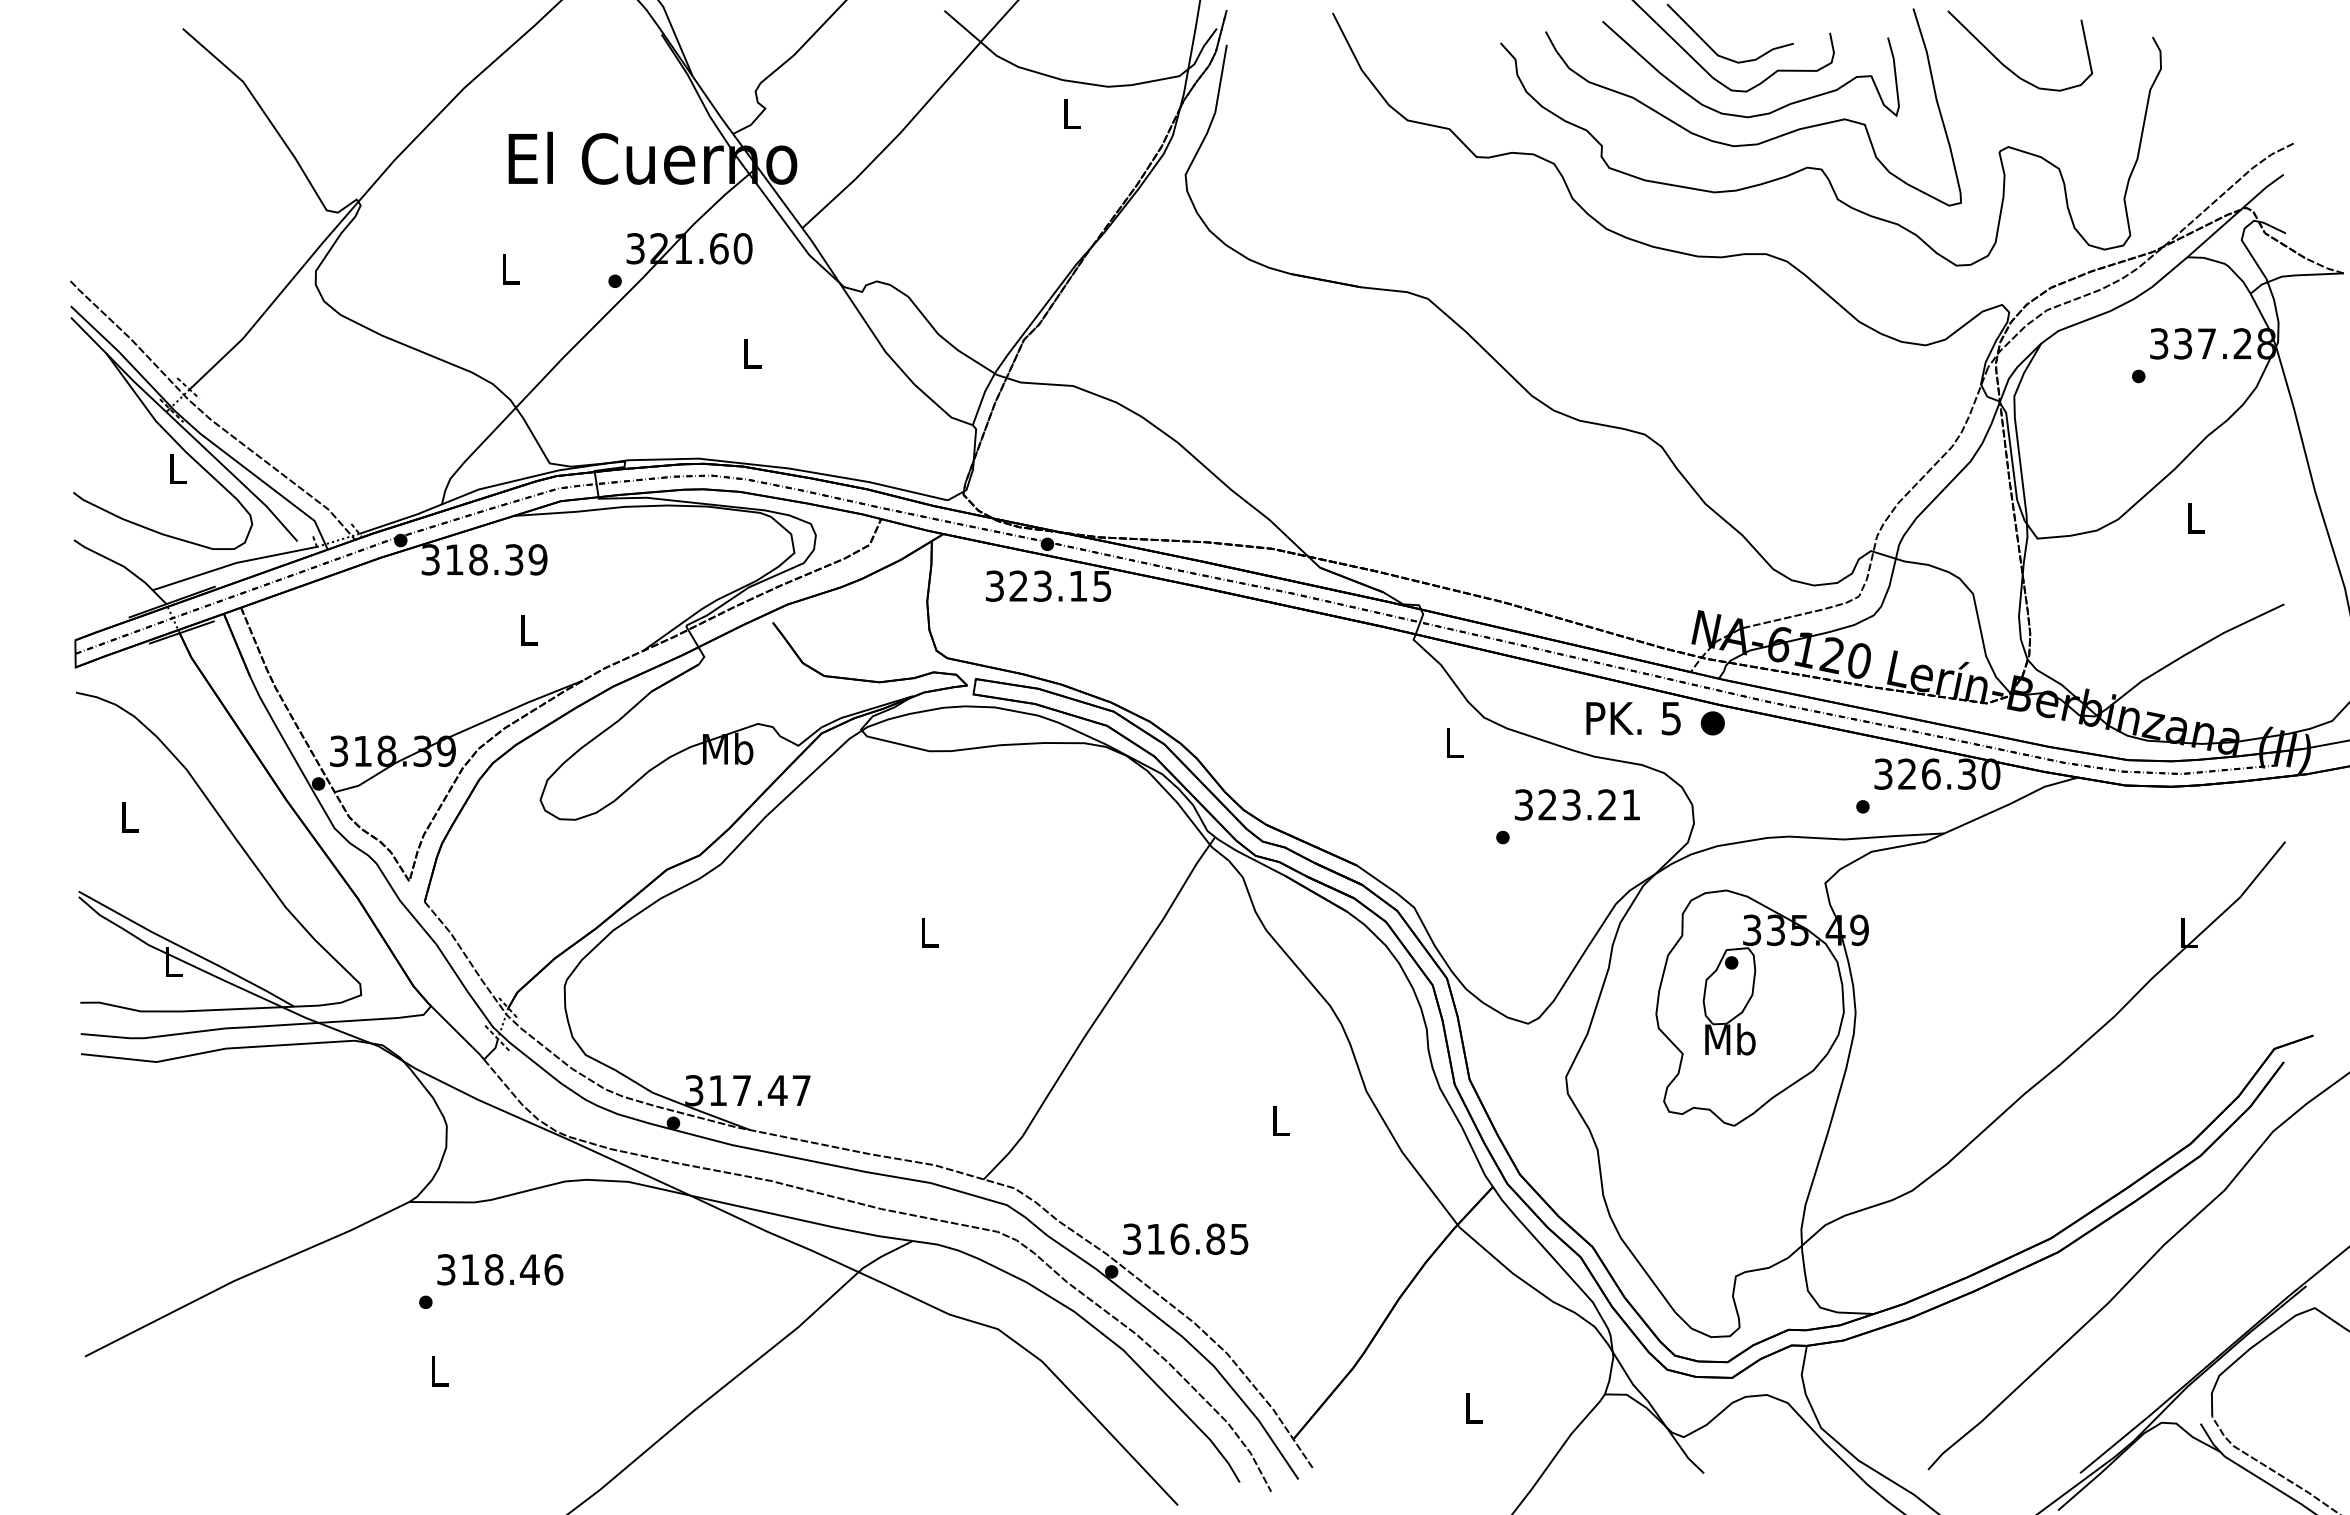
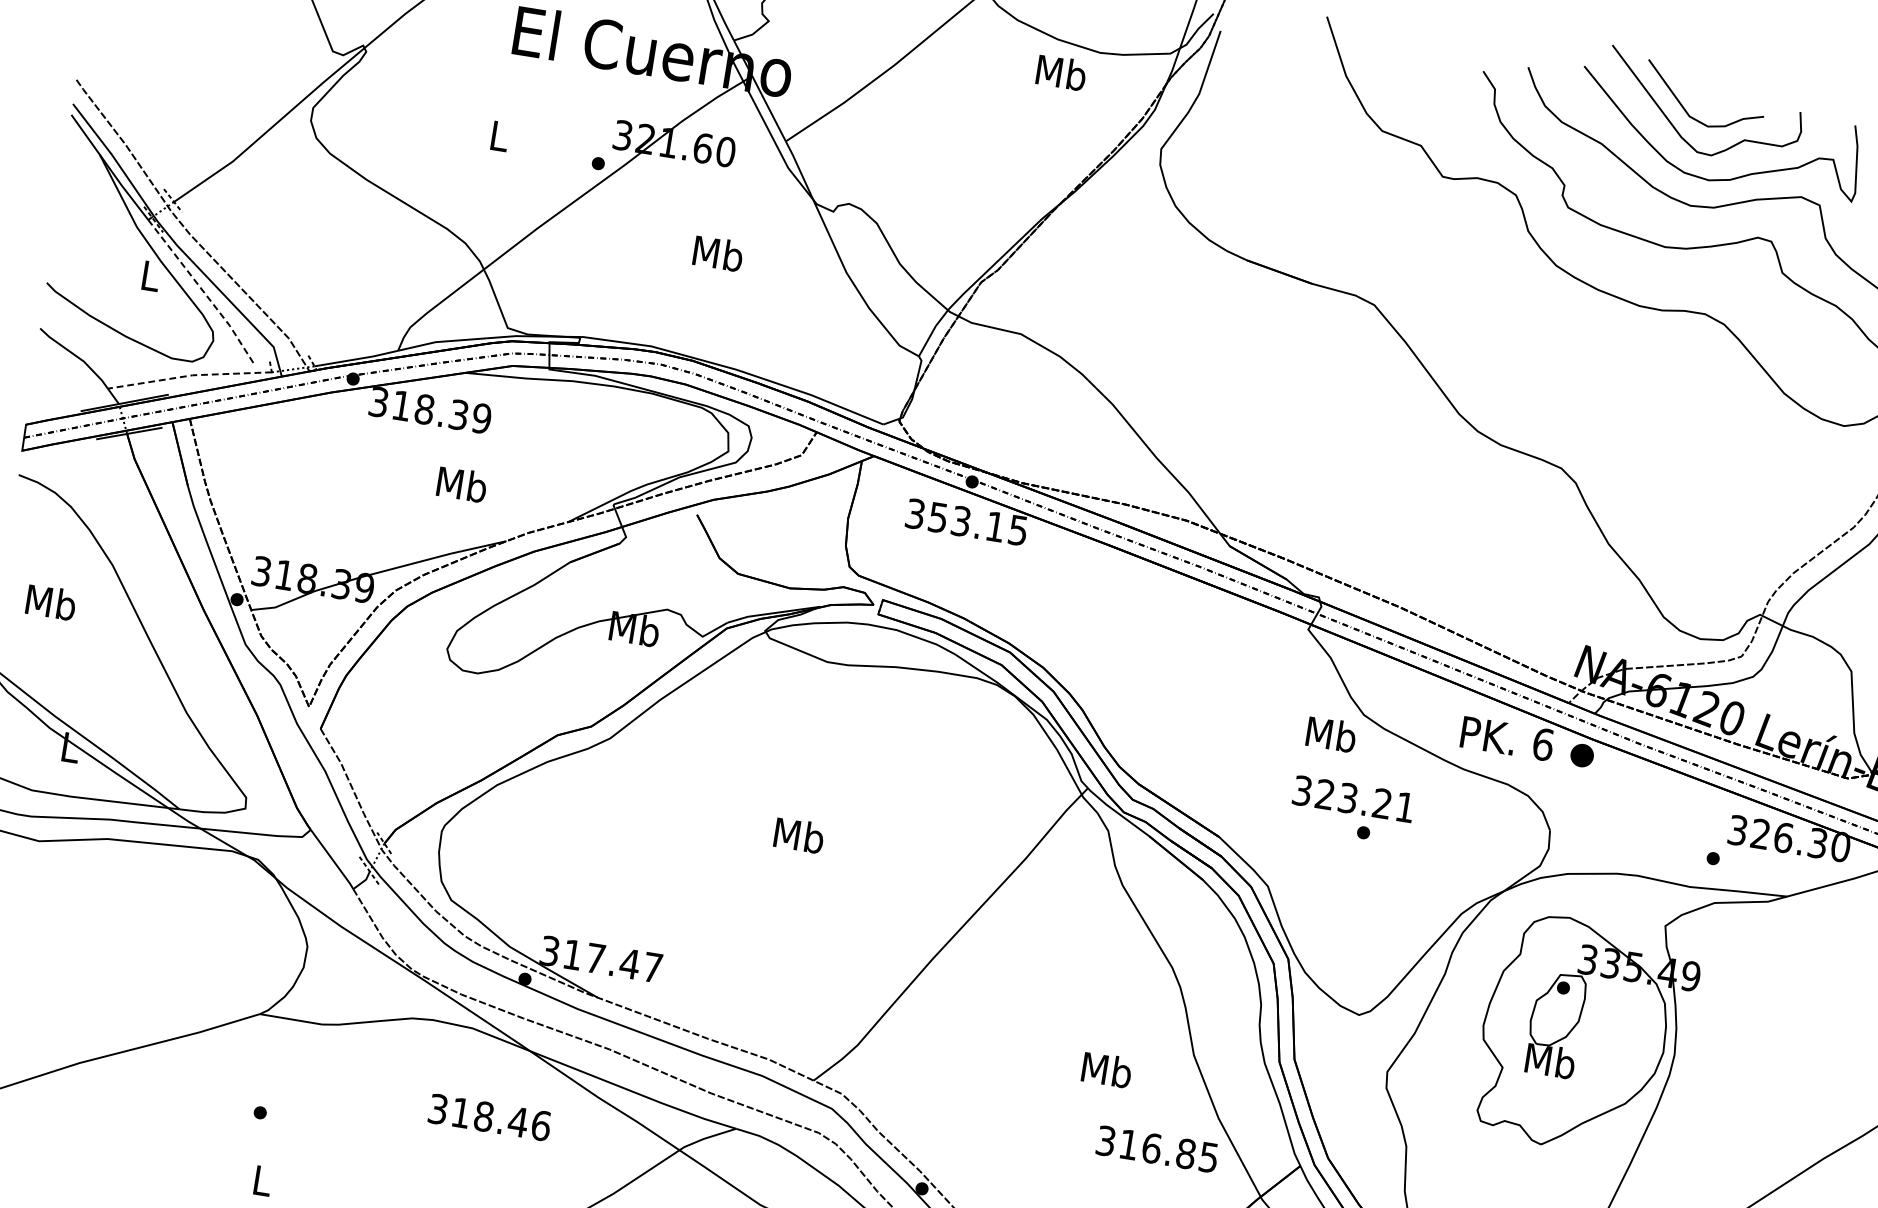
text: (1071, 113) -> (1061, 72), L -> Mb
text: (751, 353) -> (717, 253), L -> Mb
line: (233, 475) -> (202, 291), solid -> dashed
line: (233, 563) -> (189, 375), solid -> dashed
text: (1018, 585) -> (938, 516), 323.15 -> 353.15
text: (528, 630) -> (461, 484), L -> Mb
text: (1671, 718) -> (1543, 744), 5 -> 6
text: (1454, 742) -> (1331, 734), L -> Mb
text: (1576, 804) -> (1352, 798), moved
text: (129, 817) -> (50, 602), L -> Mb
text: (929, 932) -> (799, 835), L -> Mb
text: (1280, 1120) -> (1107, 1069), L -> Mb
text: (1185, 1238) -> (1157, 1148), moved
text: (500, 1269) -> (490, 1117), moved

